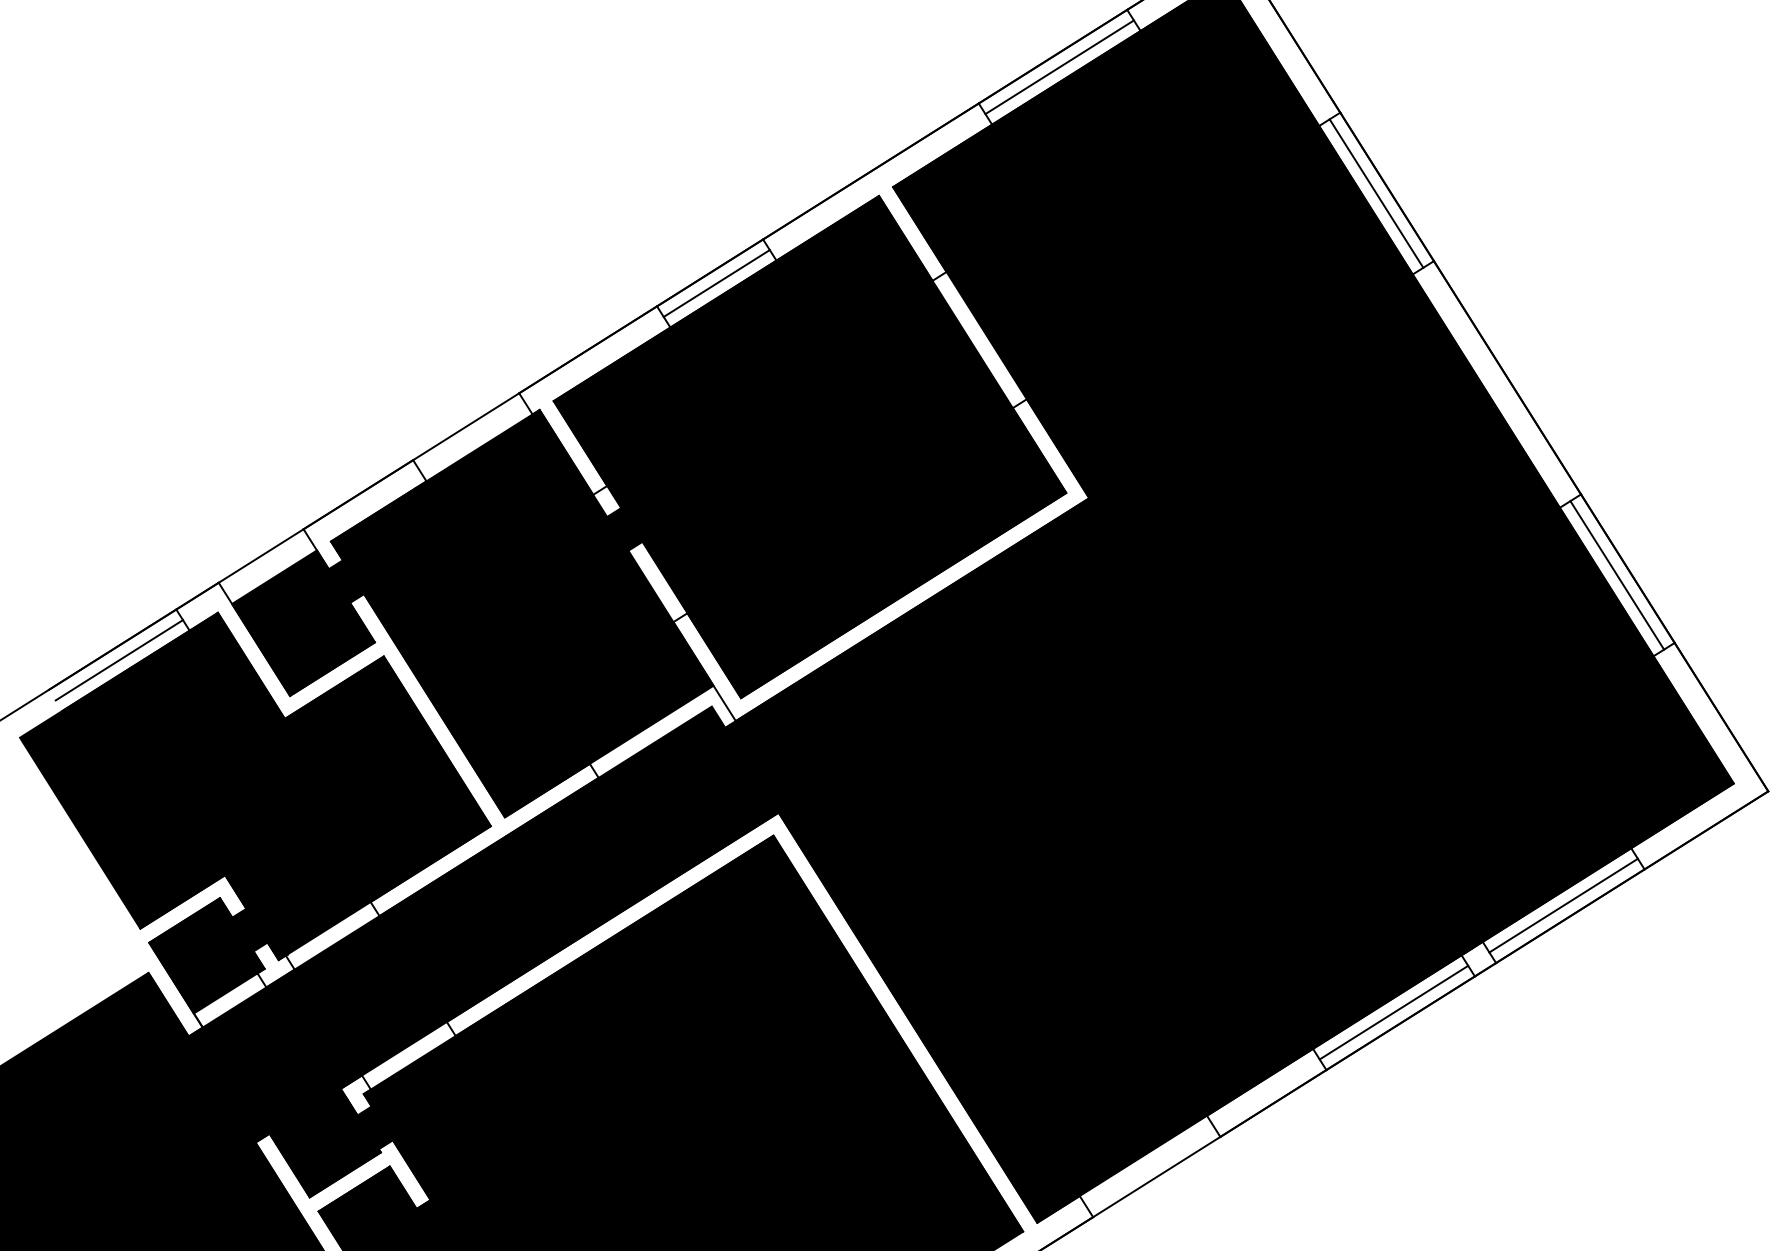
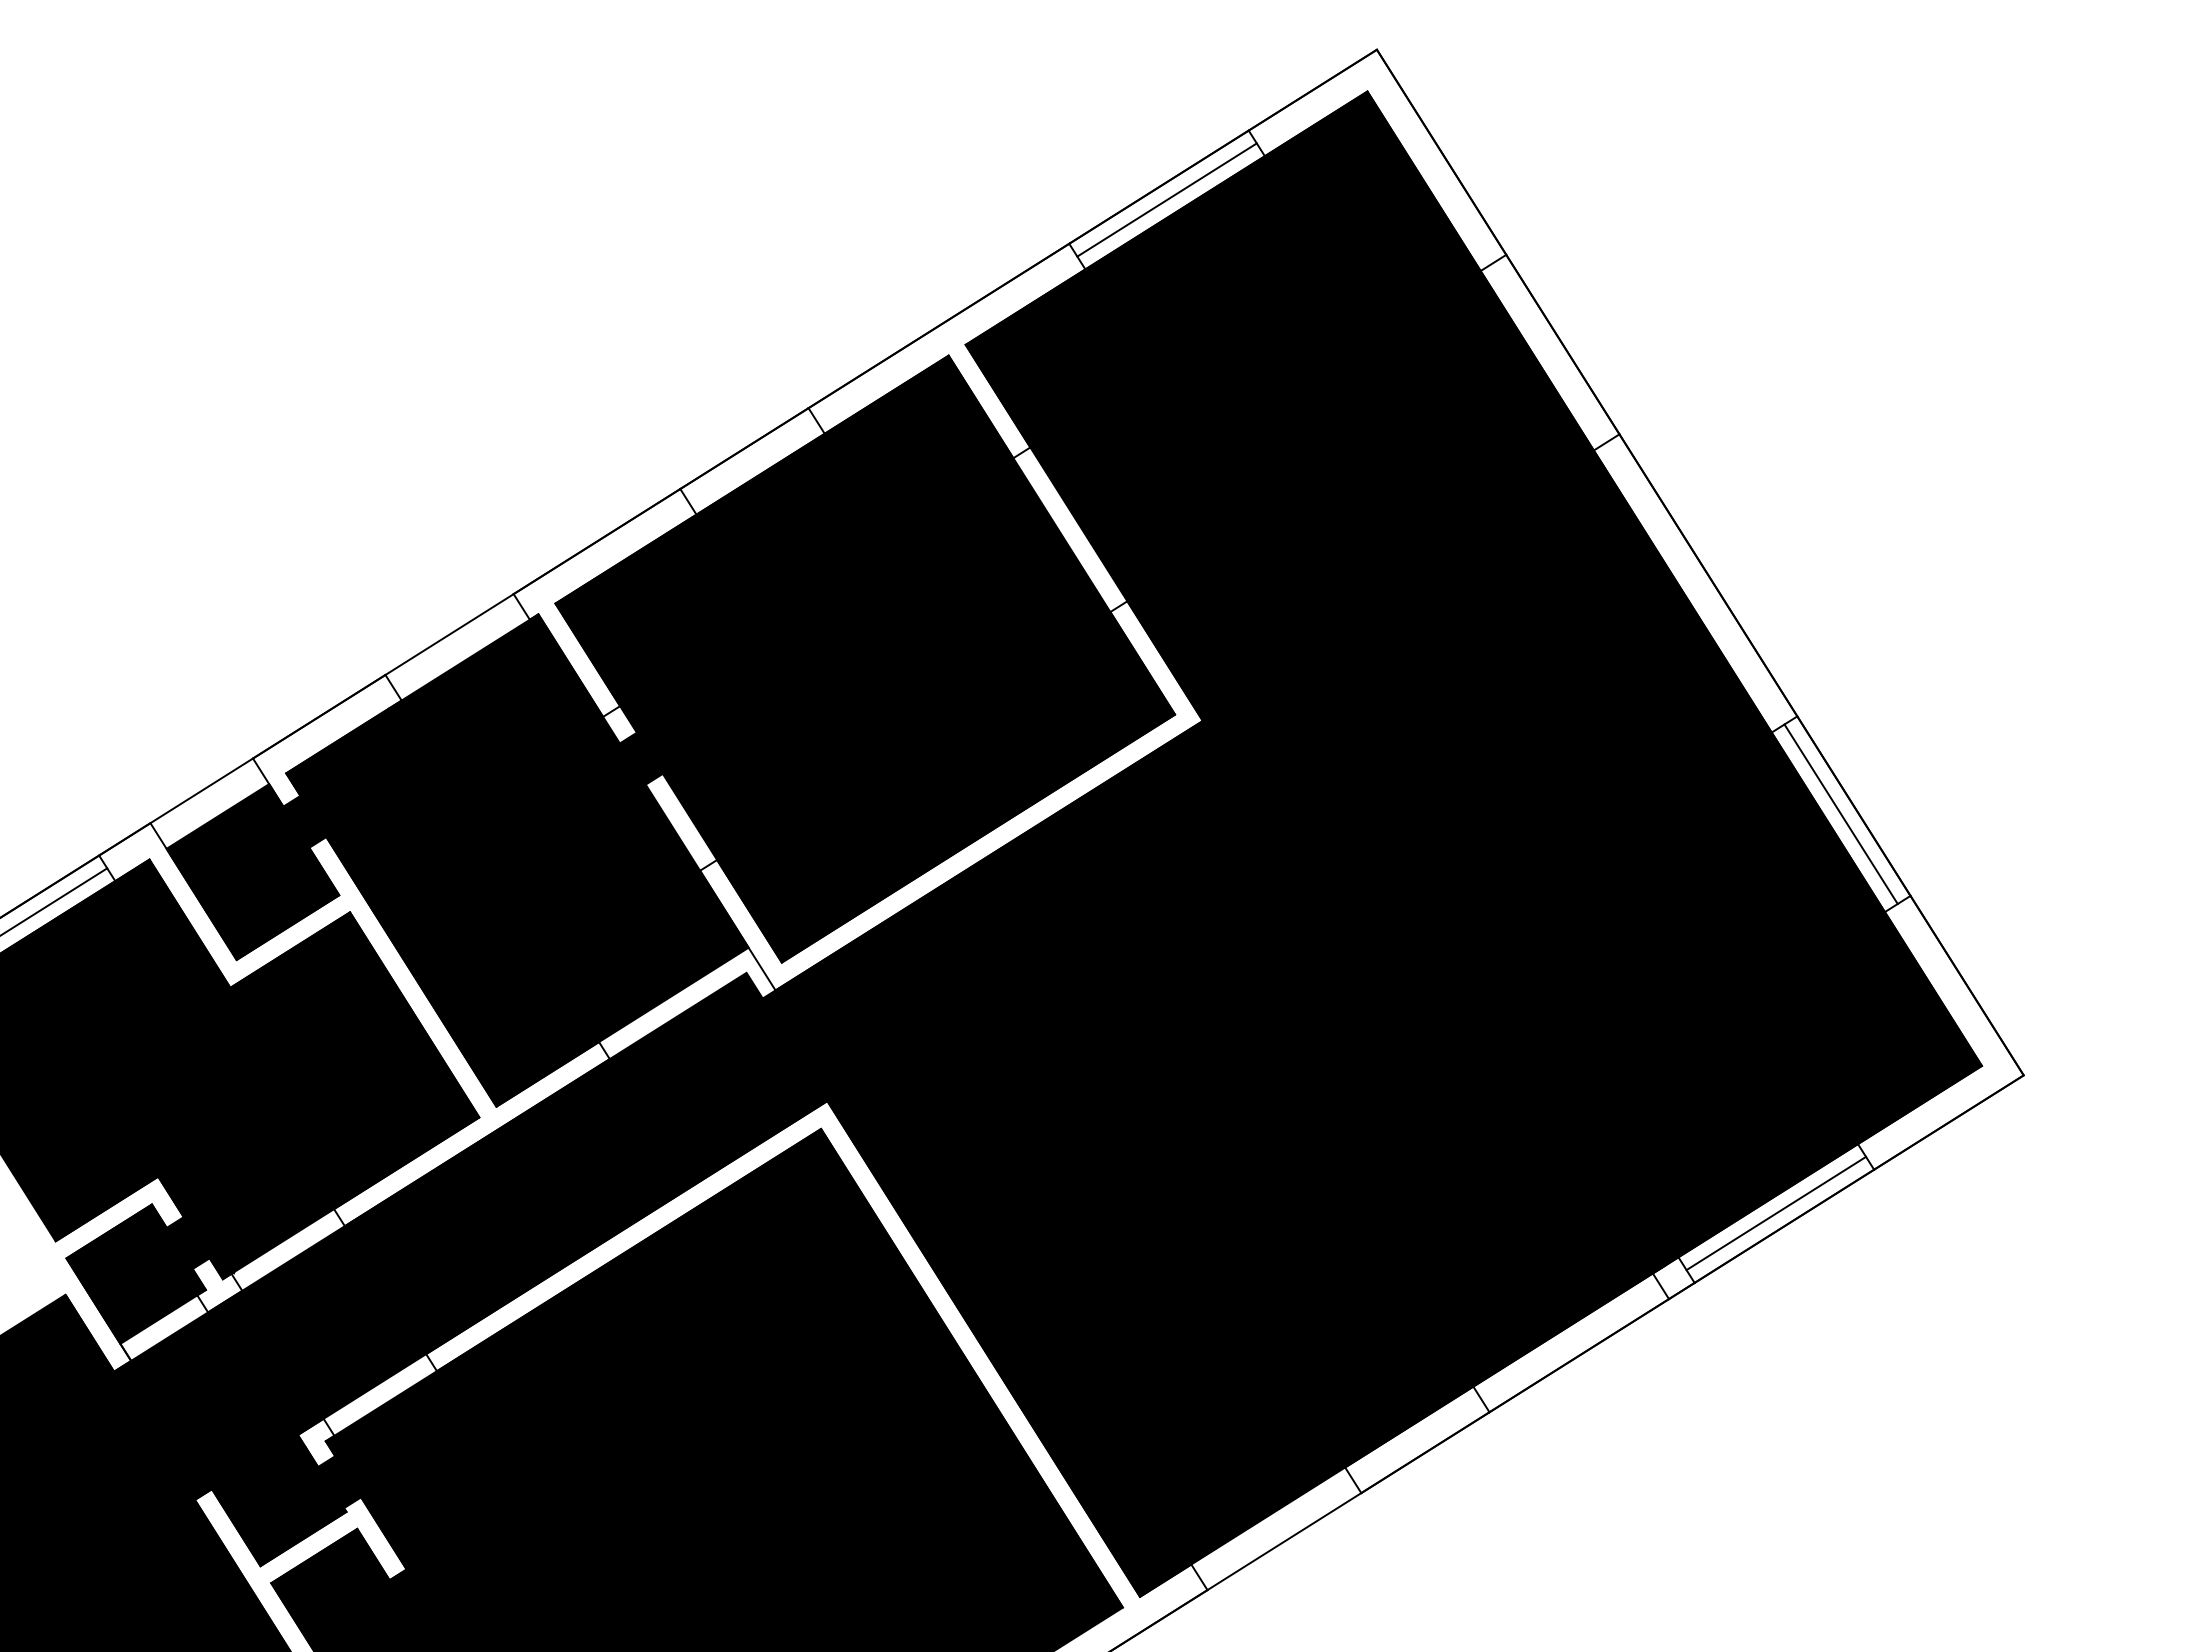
line: (1376, 193) -> (1549, 352), removed
line: (716, 283) -> (752, 461), removed
line: (1393, 1012) -> (1570, 1342), removed

